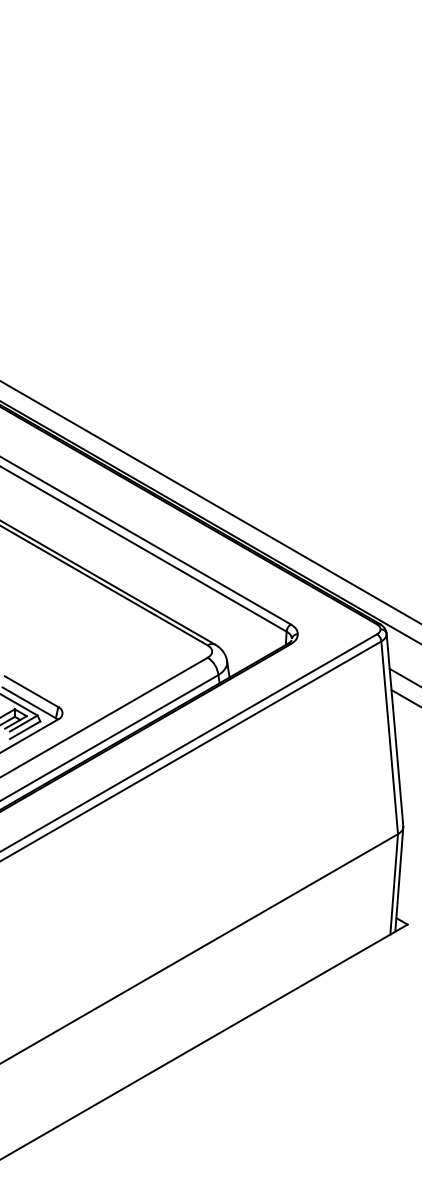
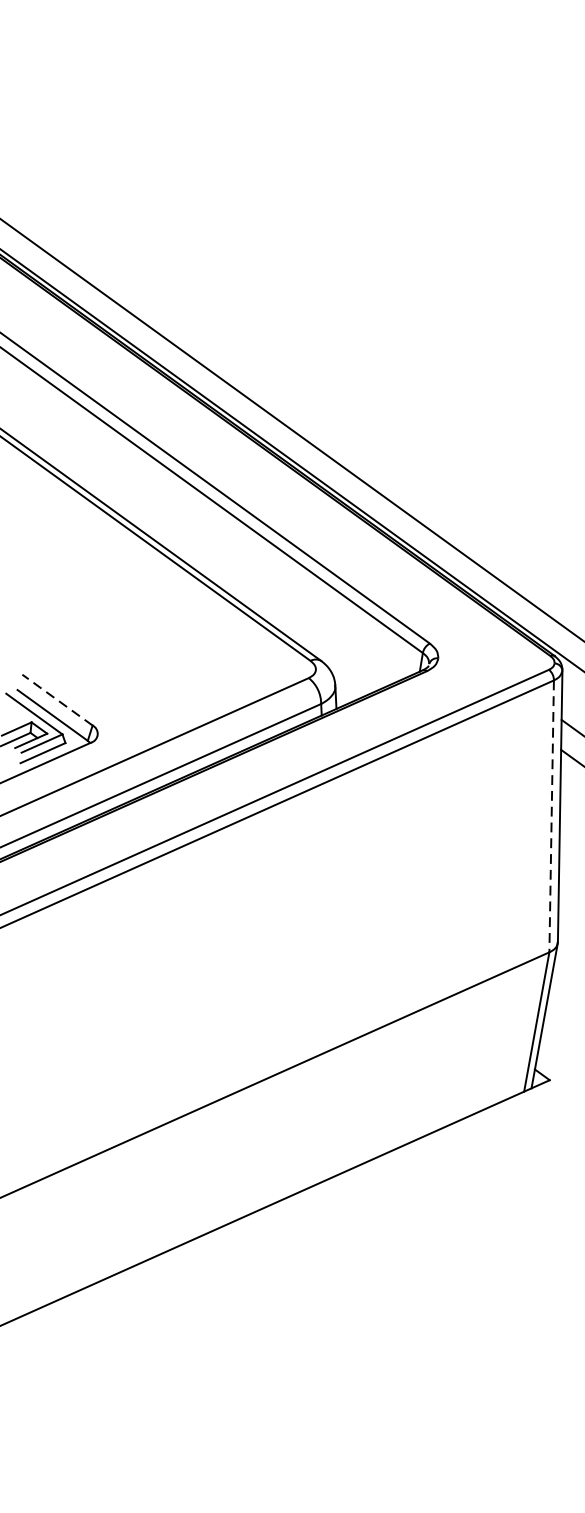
line: (31, 691) -> (57, 699), solid -> dashed
line: (389, 737) -> (551, 815), solid -> dashed

